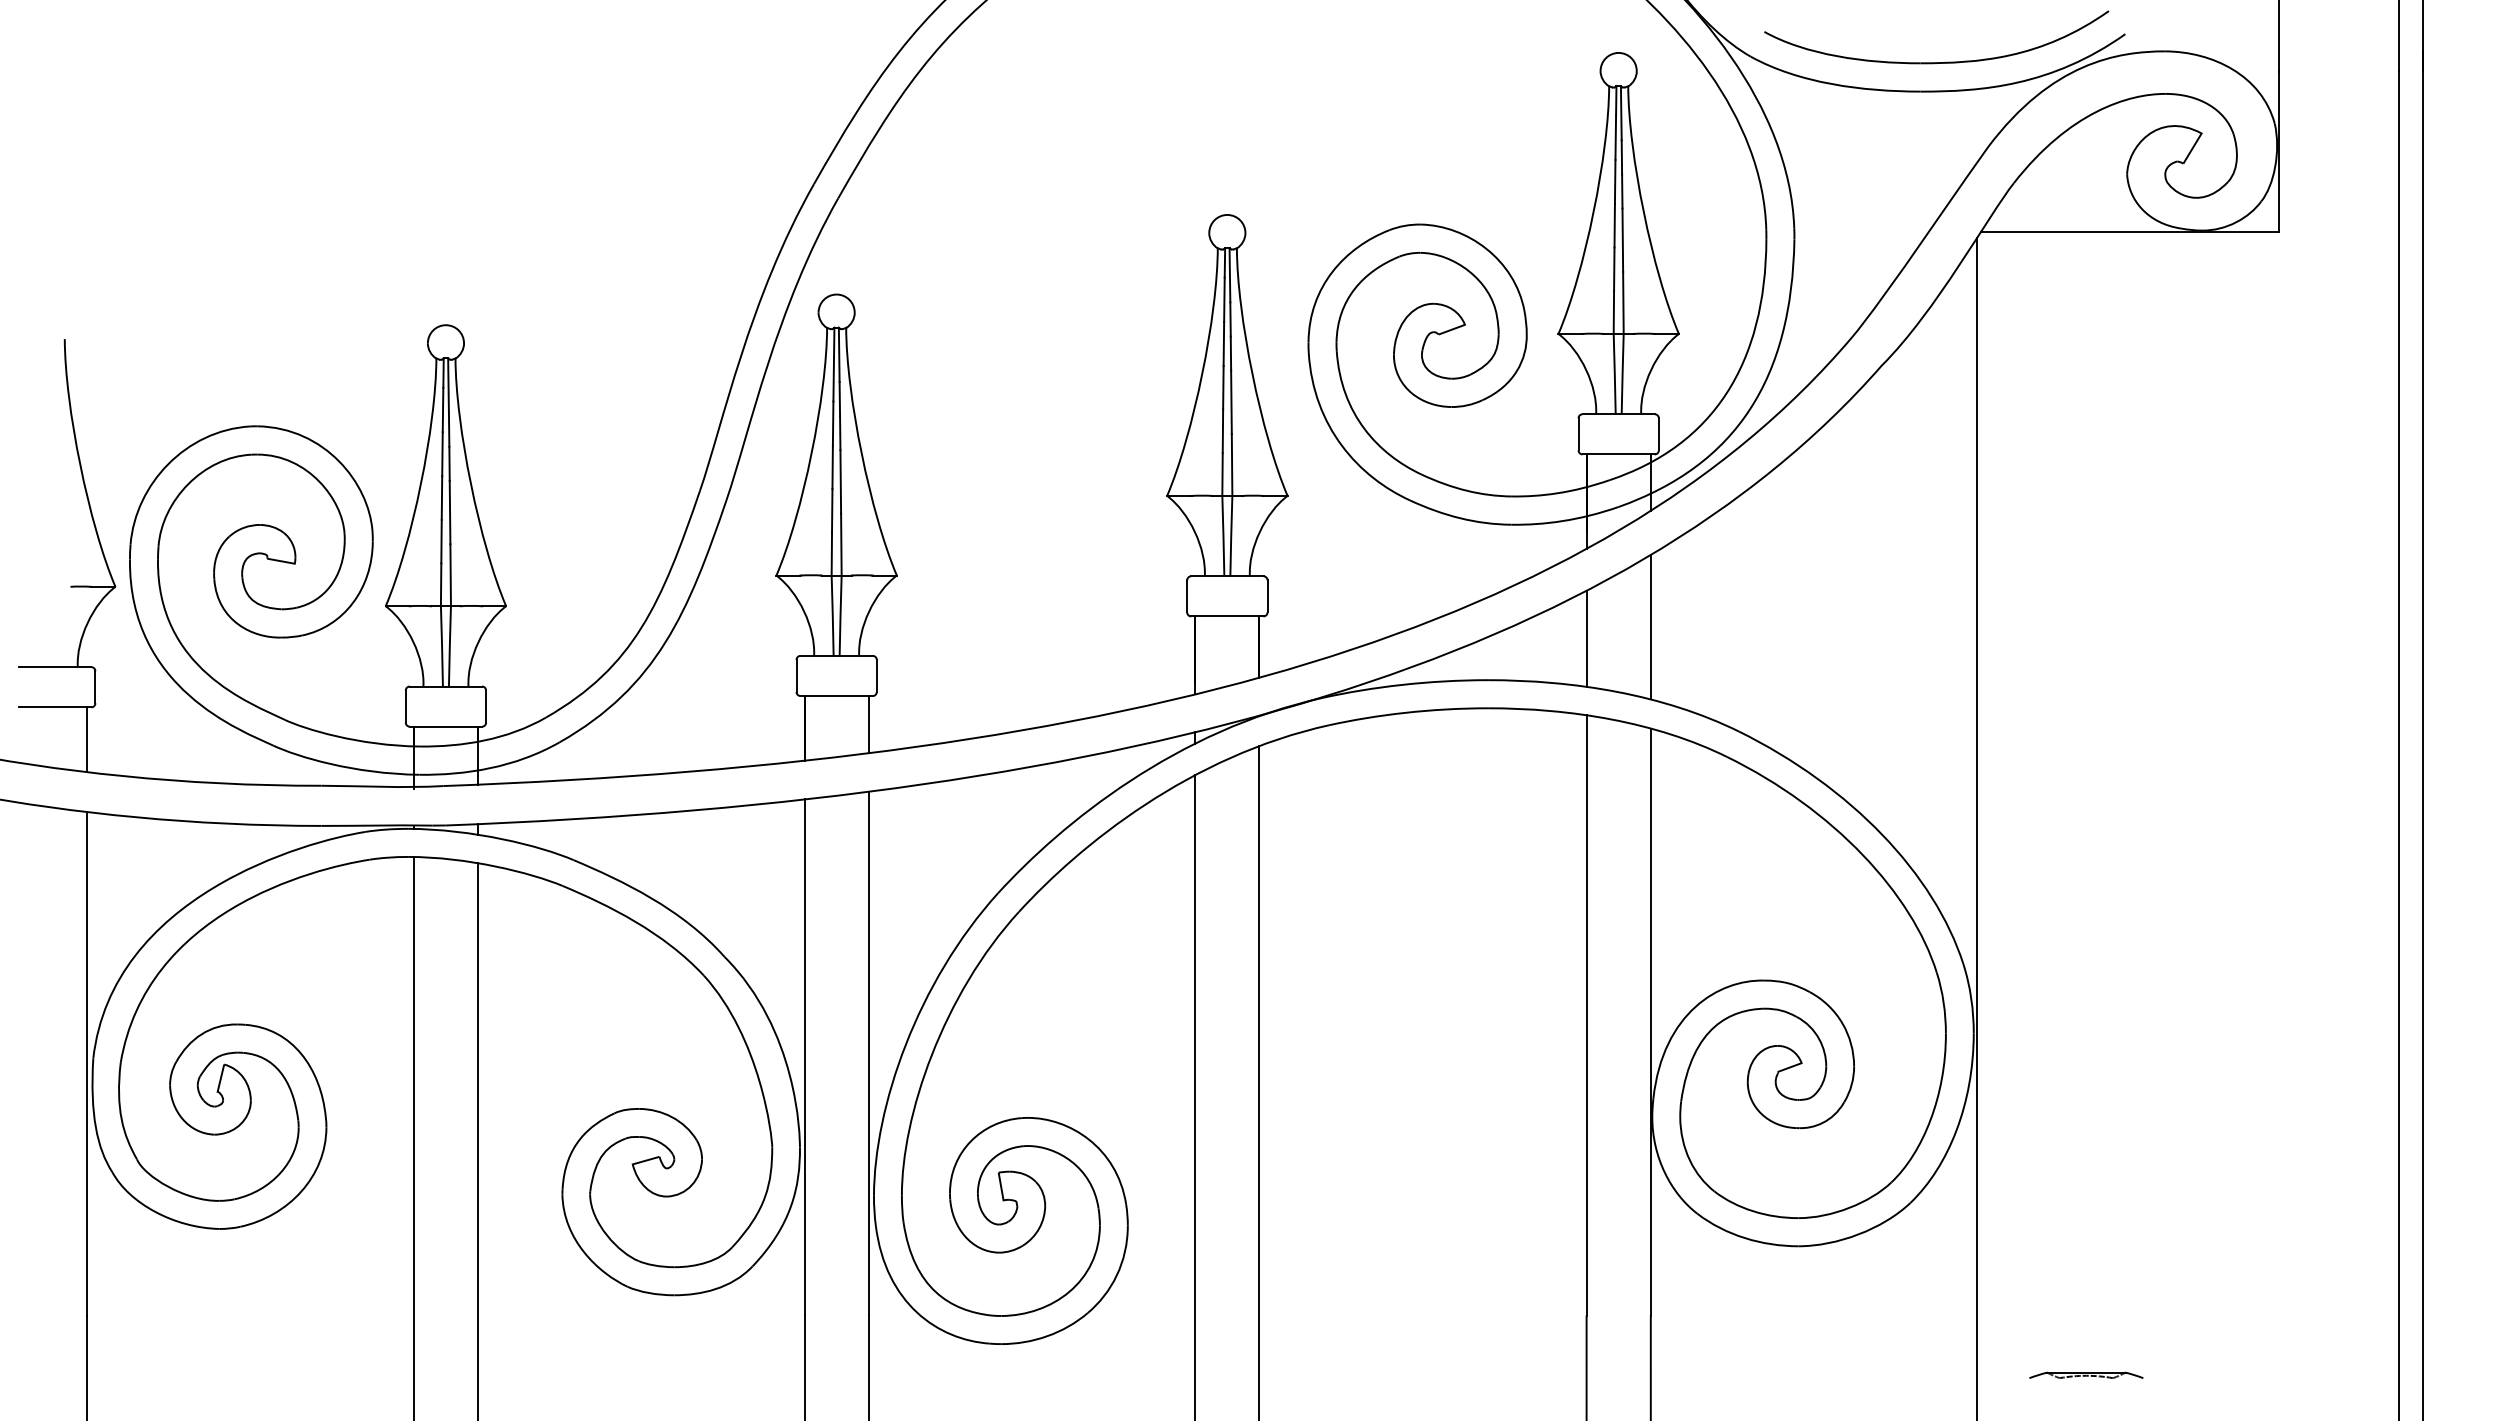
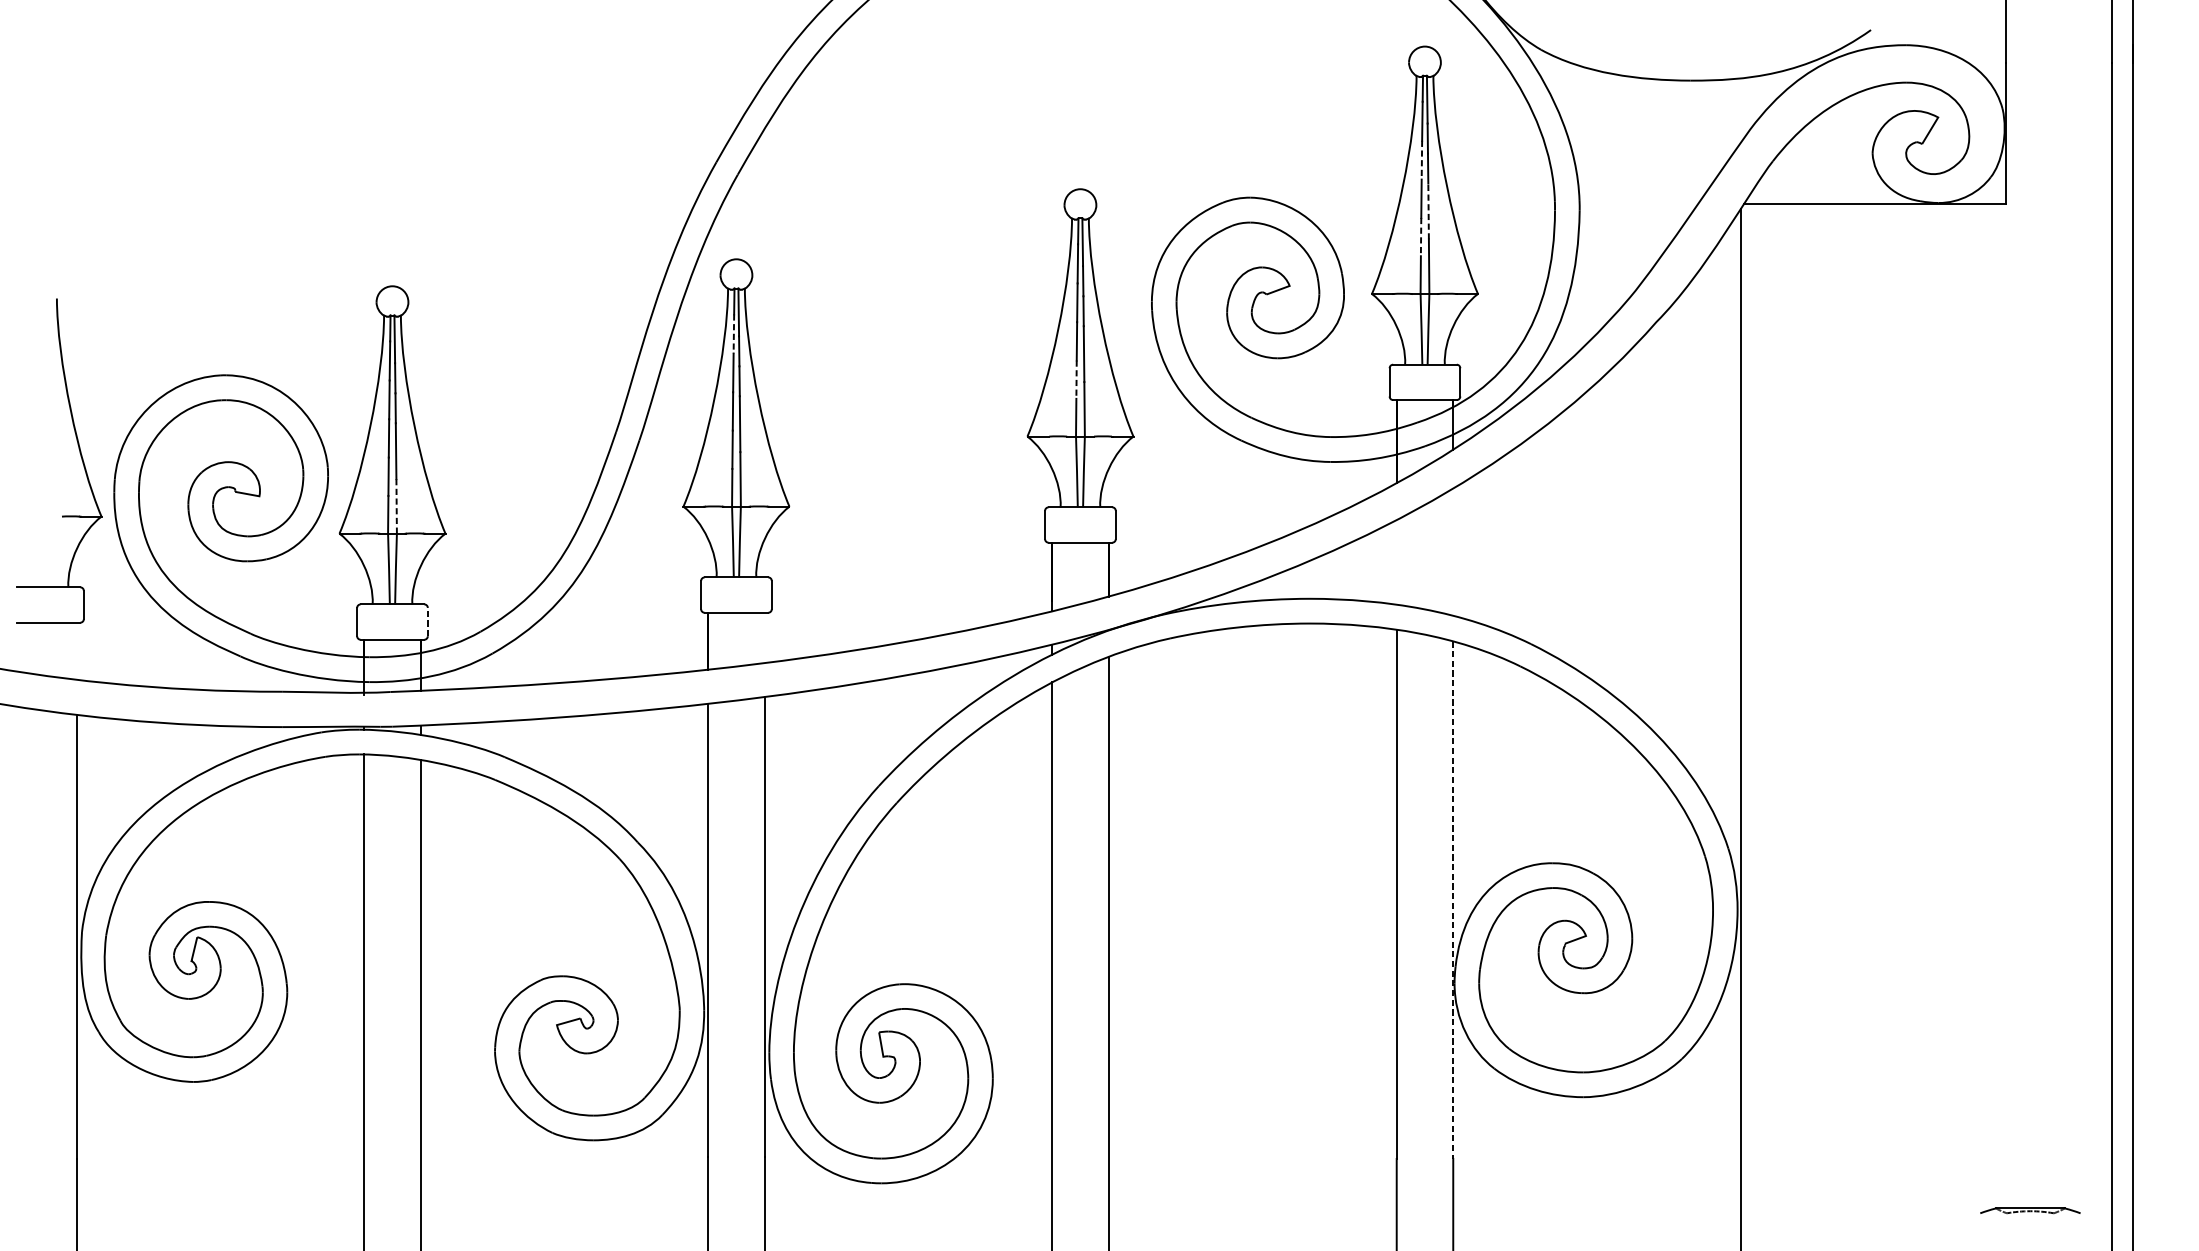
part: (1936, 62) -> (1704, 55), removed
line: (1615, 182) -> (1422, 160), solid -> dashed
line: (1622, 240) -> (1428, 211), solid -> dashed
line: (1614, 269) -> (1421, 237), solid -> dashed
line: (833, 379) -> (733, 334), solid -> dashed
line: (1222, 431) -> (1076, 379), solid -> dashed
line: (450, 574) -> (396, 505), solid -> dashed
line: (1650, 627) -> (1452, 552), removed
line: (1586, 638) -> (1396, 562), removed
line: (486, 706) -> (428, 621), solid -> dashed
line: (868, 724) -> (764, 637), removed
line: (87, 739) -> (76, 651), removed
line: (1650, 1022) -> (1452, 900), solid -> dashed
part: (2086, 1374) -> (2030, 1210), moved

